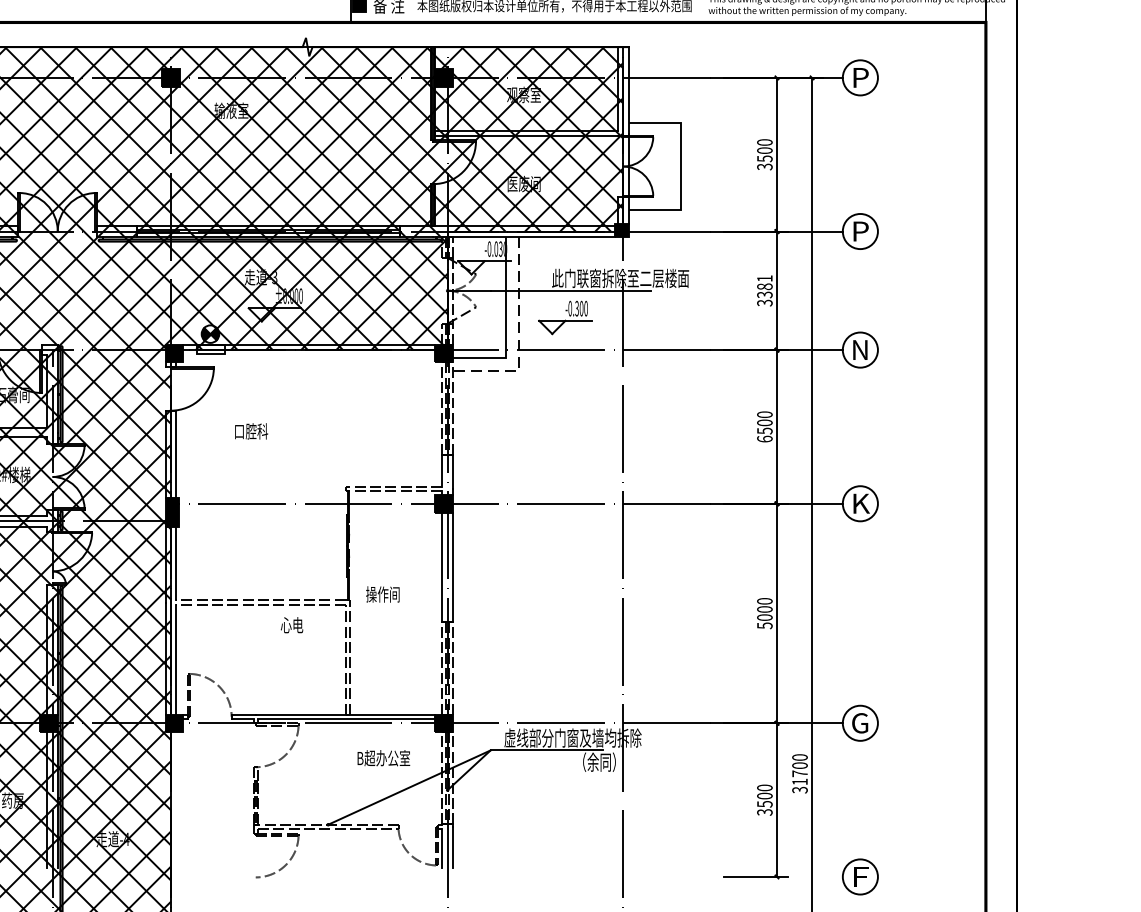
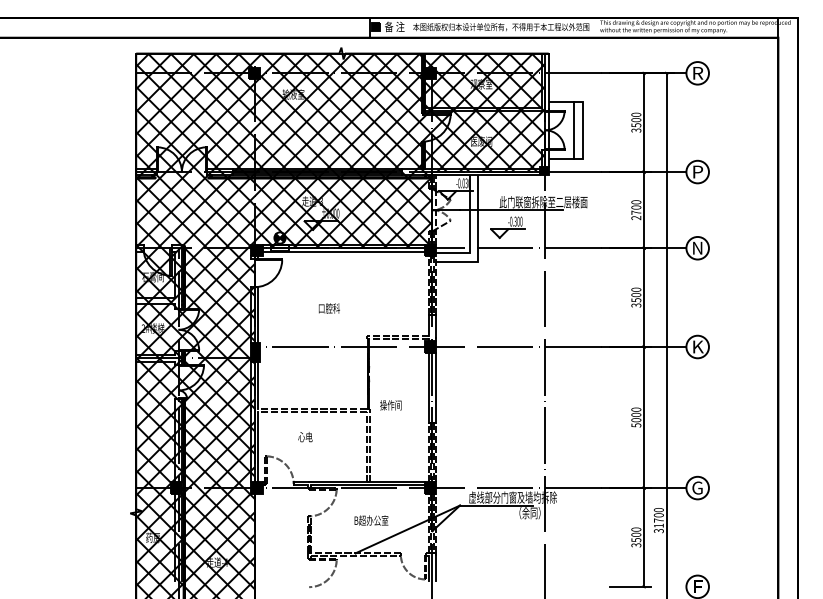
text: (863, 81) -> (699, 75), P -> R
line: (668, 166) -> (574, 130), added
text: (765, 289) -> (636, 209), 3381 -> 2700
line: (519, 338) -> (478, 240), dashed -> solid
line: (309, 355) -> (343, 251), added
text: (251, 431) -> (329, 308), moved
text: (765, 439) -> (636, 305), 6500 -> 3500
text: (292, 625) -> (305, 437), moved
text: (383, 758) -> (371, 520), moved

